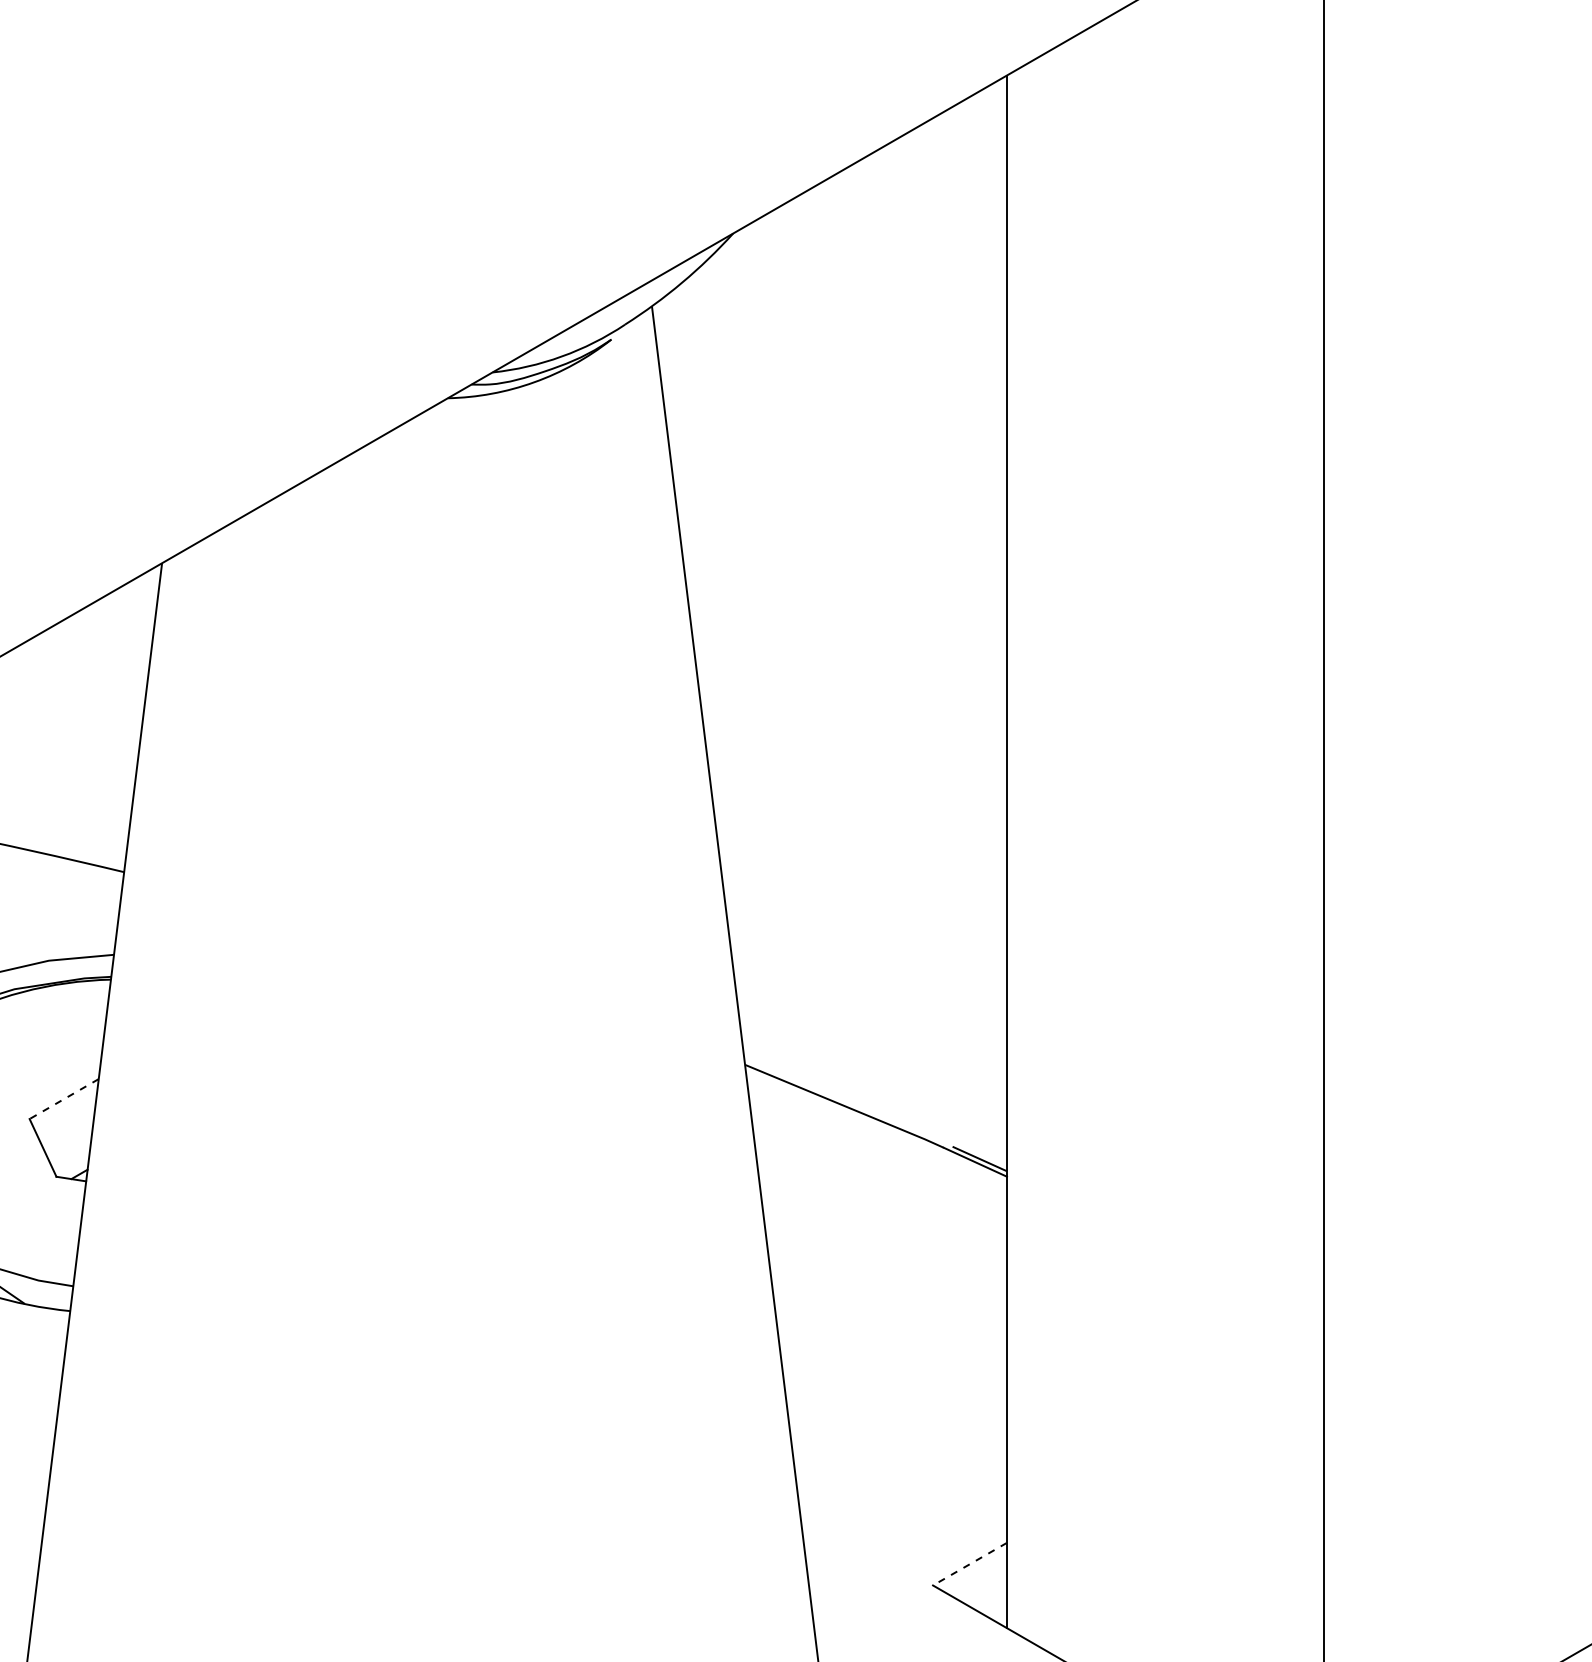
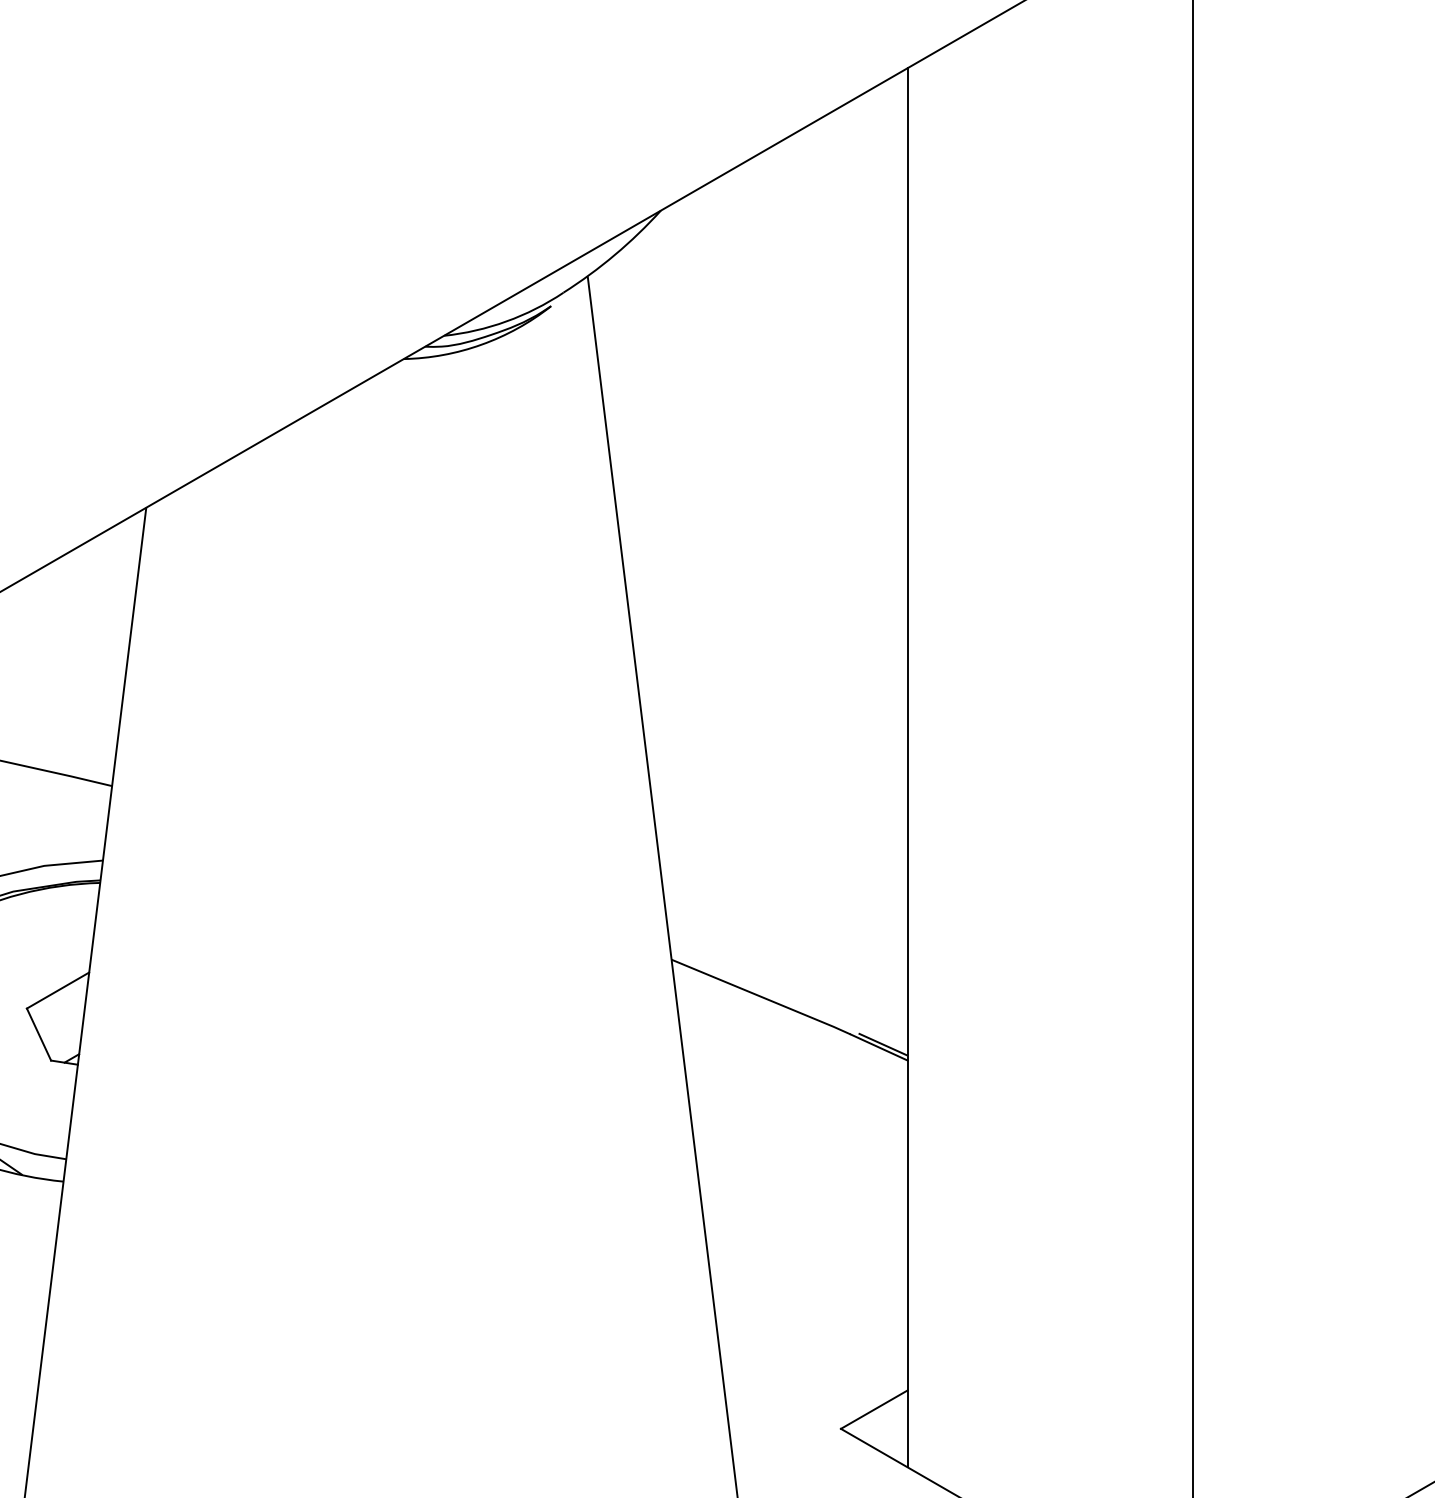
line: (64, 1099) -> (58, 990), dashed -> solid
line: (970, 1564) -> (874, 1409), dashed -> solid

